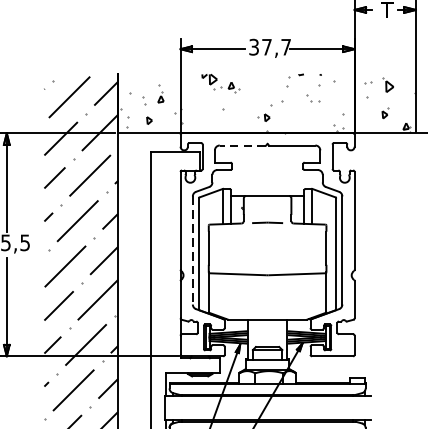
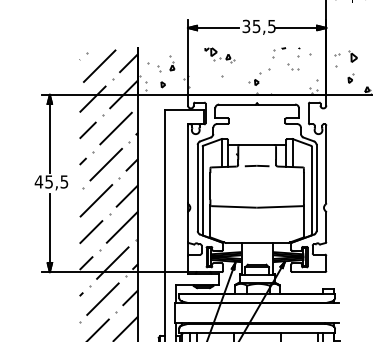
text: (275, 47) -> (263, 26), 37,7 -> 35,5
line: (242, 145) -> (237, 104), dashed -> solid
line: (192, 251) -> (197, 188), dashed -> solid

